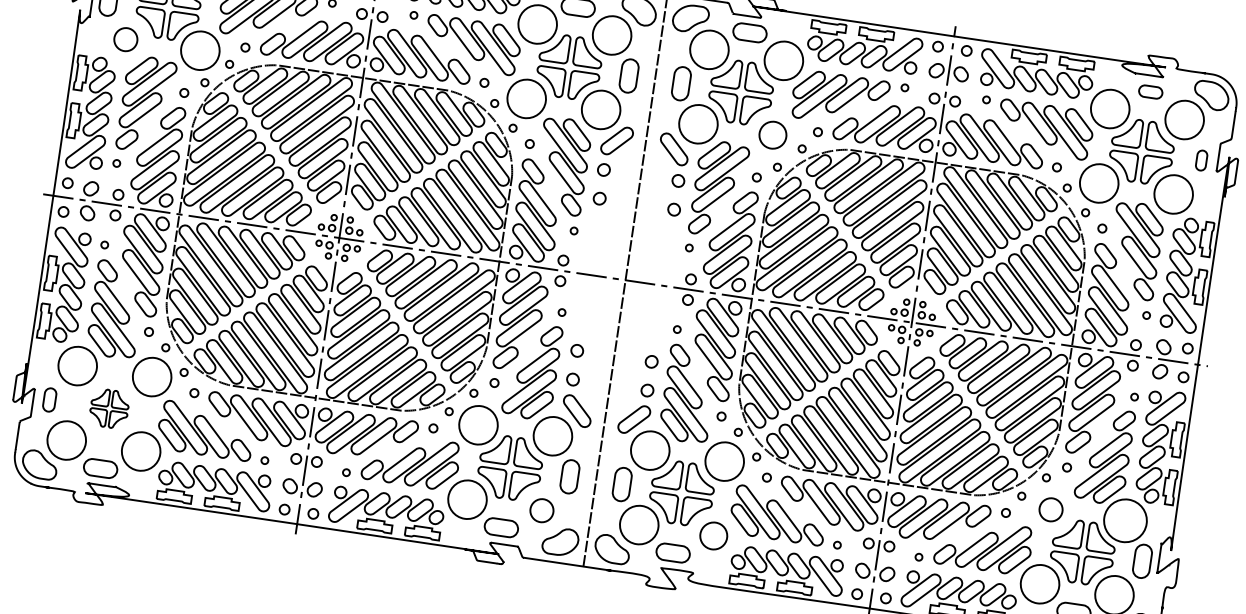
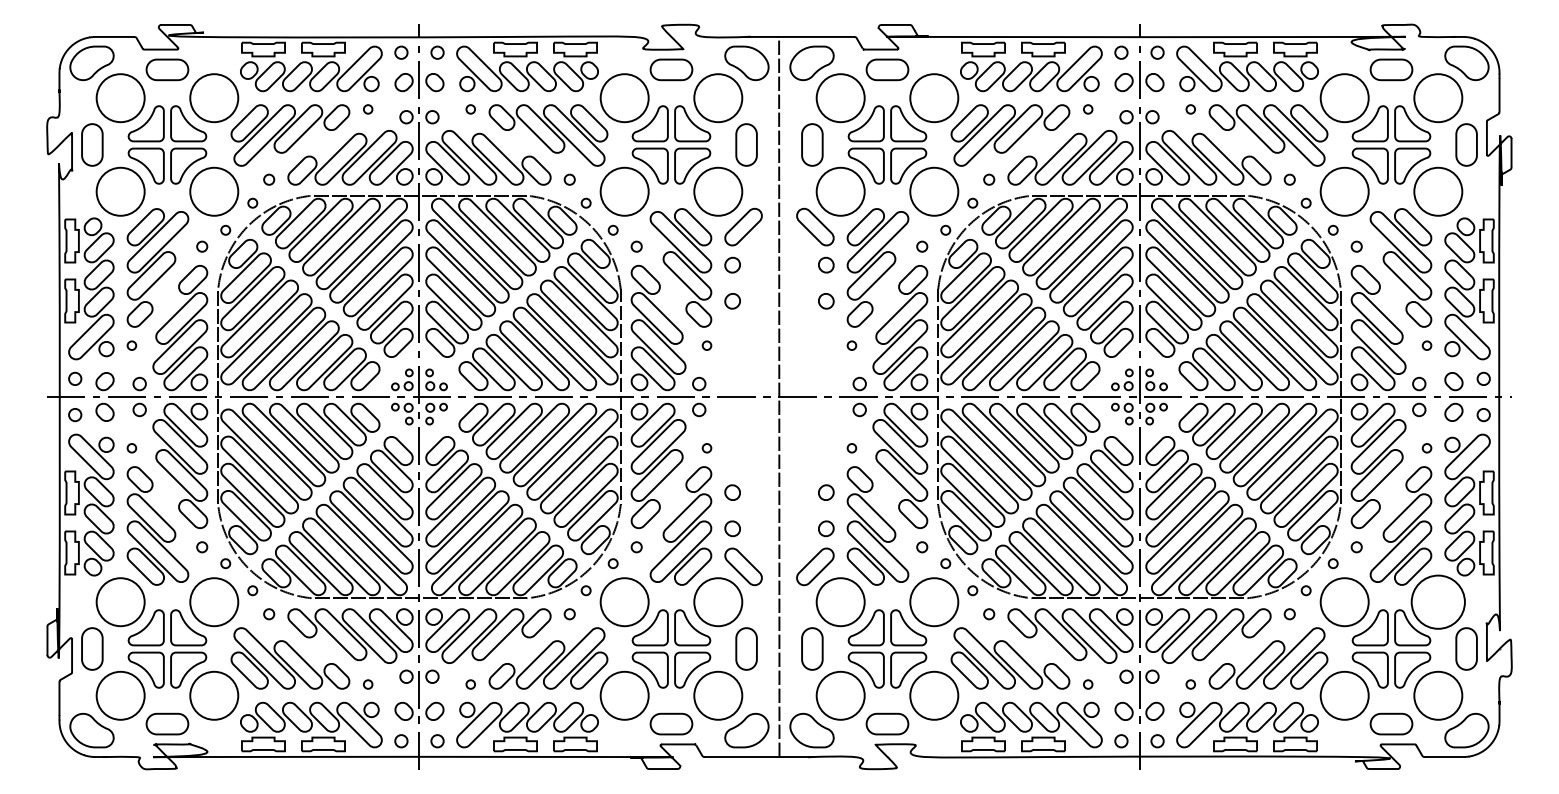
circle: (125, 39) -> (120, 191), size x1.67
part: (1150, 91) -> (1391, 69), size x1.43
circle: (773, 135) -> (934, 191), size x1.43
part: (1201, 160) -> (1466, 144), size x1.67
part: (49, 399) -> (92, 648), size x1.43
part: (109, 408) -> (167, 648), size x1.67
circle: (542, 510) -> (718, 695), size x1.67
circle: (1050, 510) -> (1344, 602), size x1.67
circle: (713, 535) -> (934, 695), size x1.43

